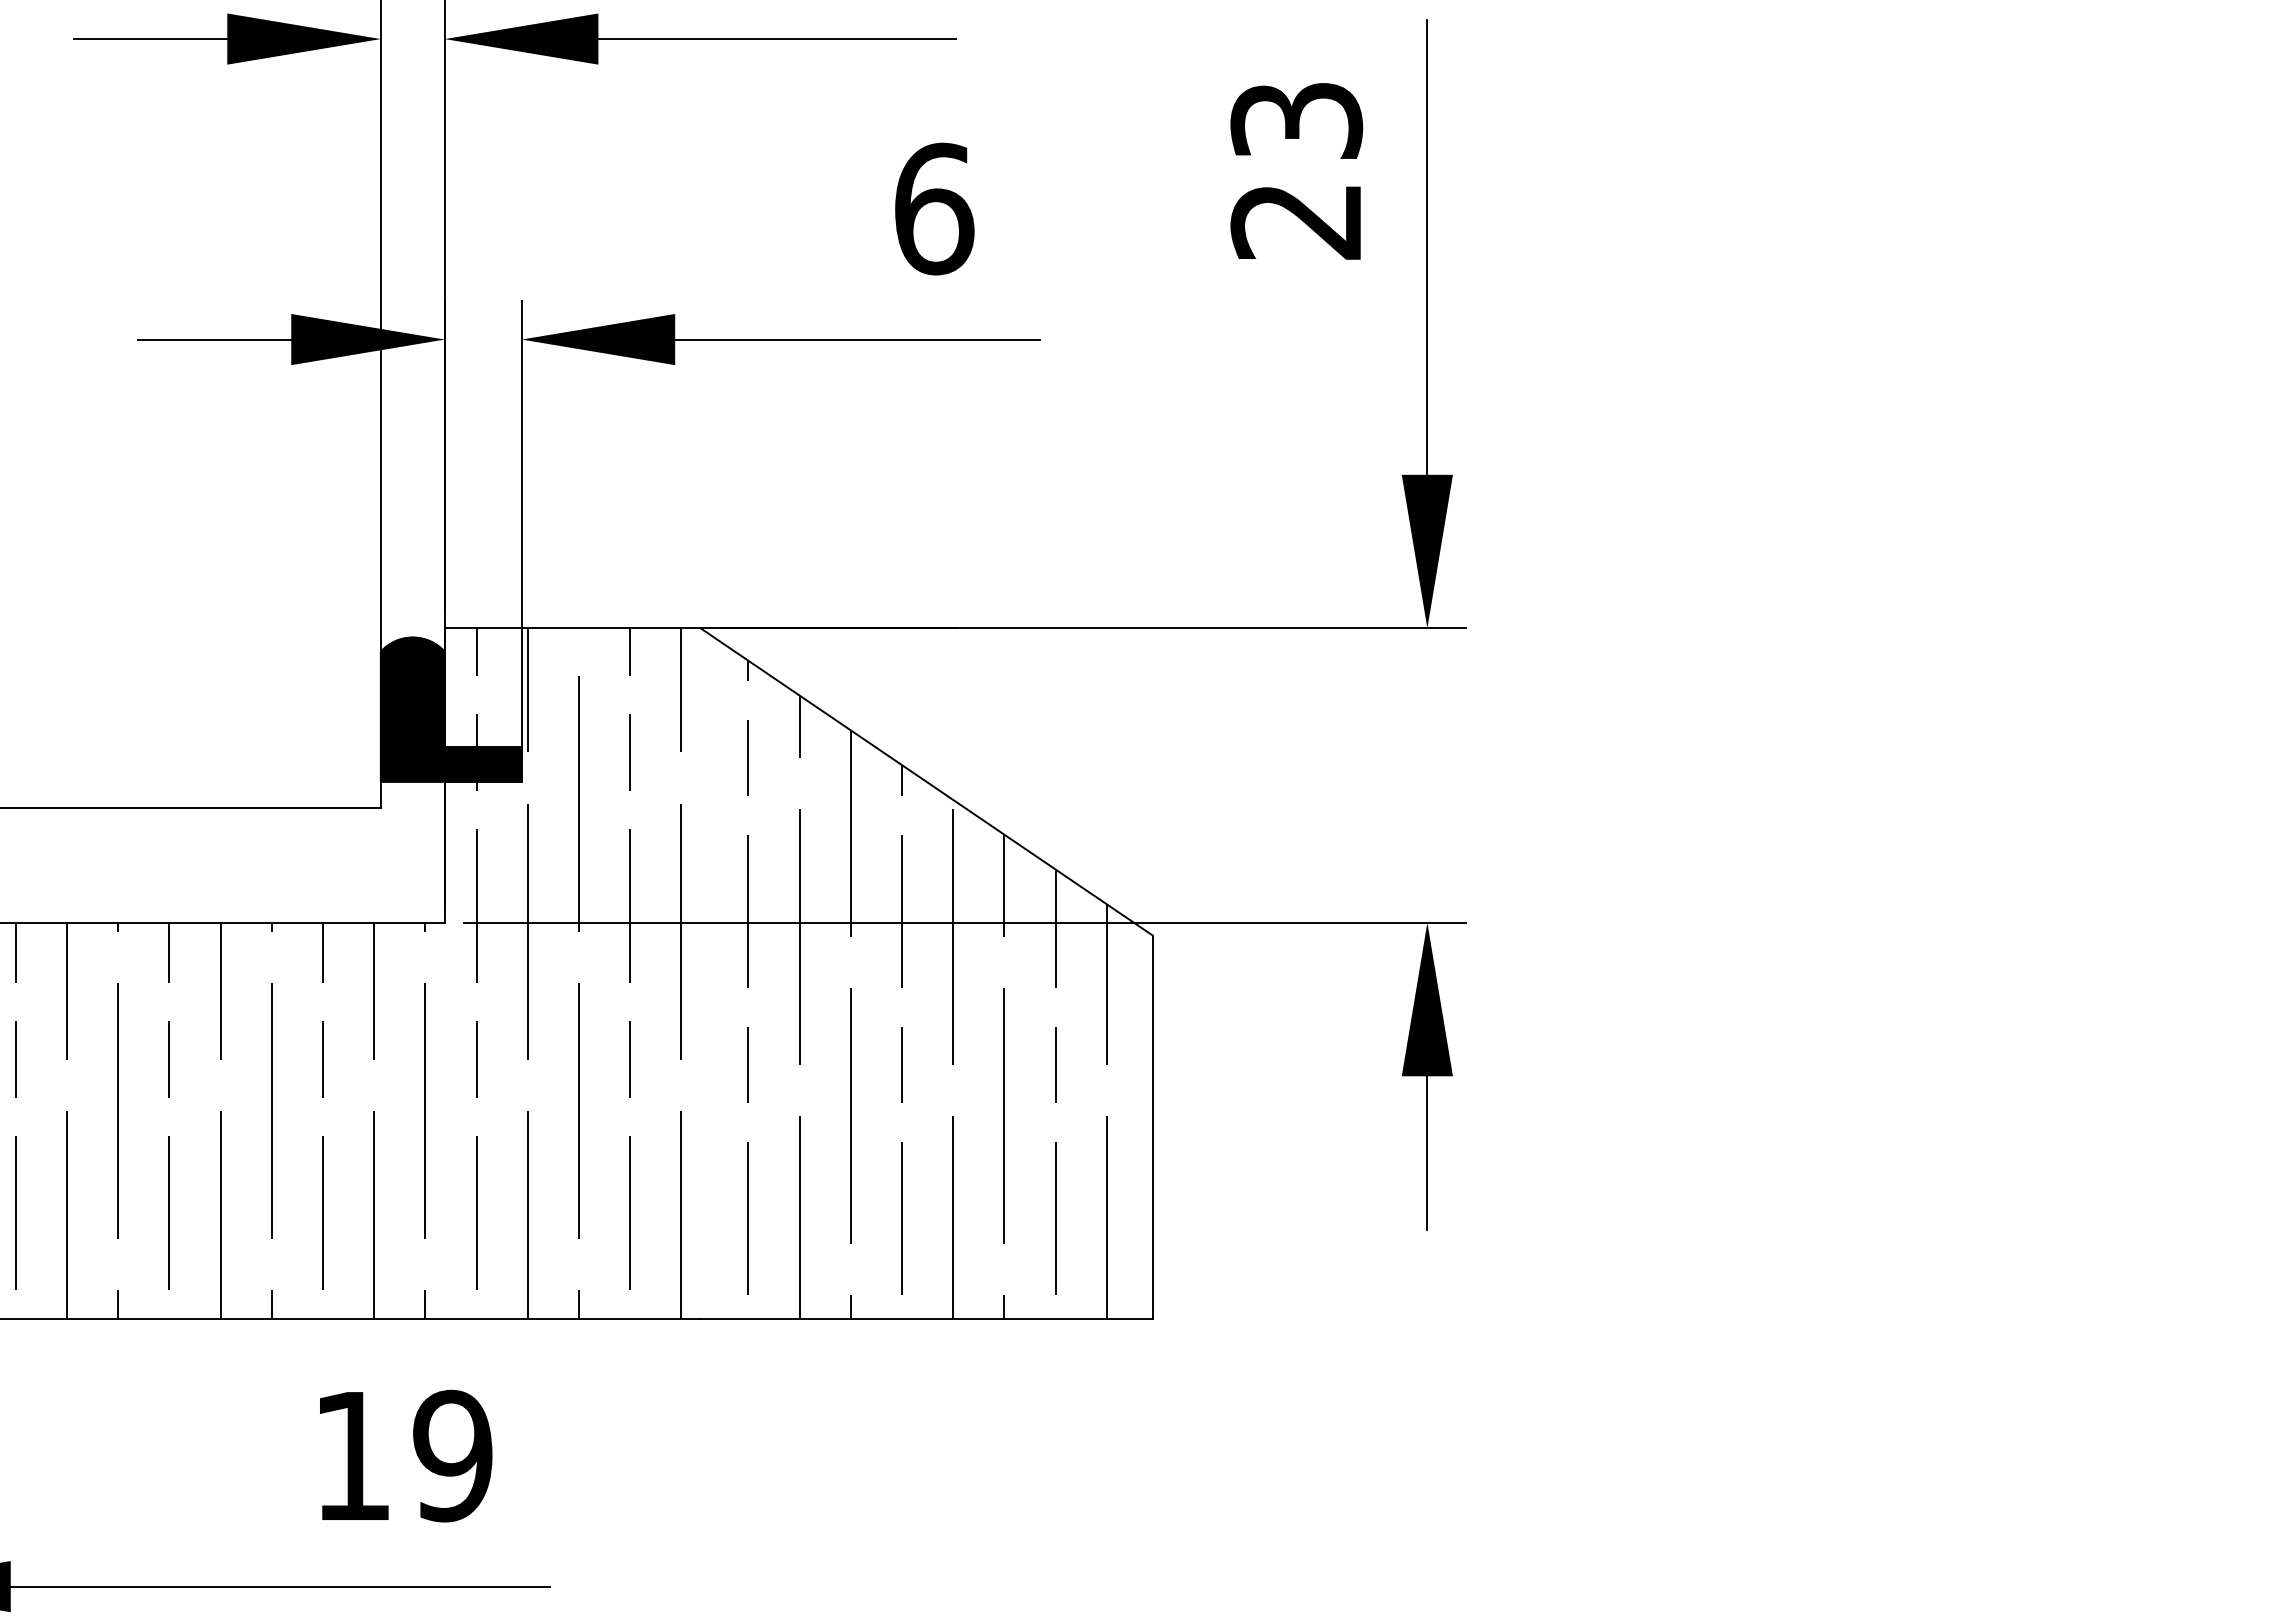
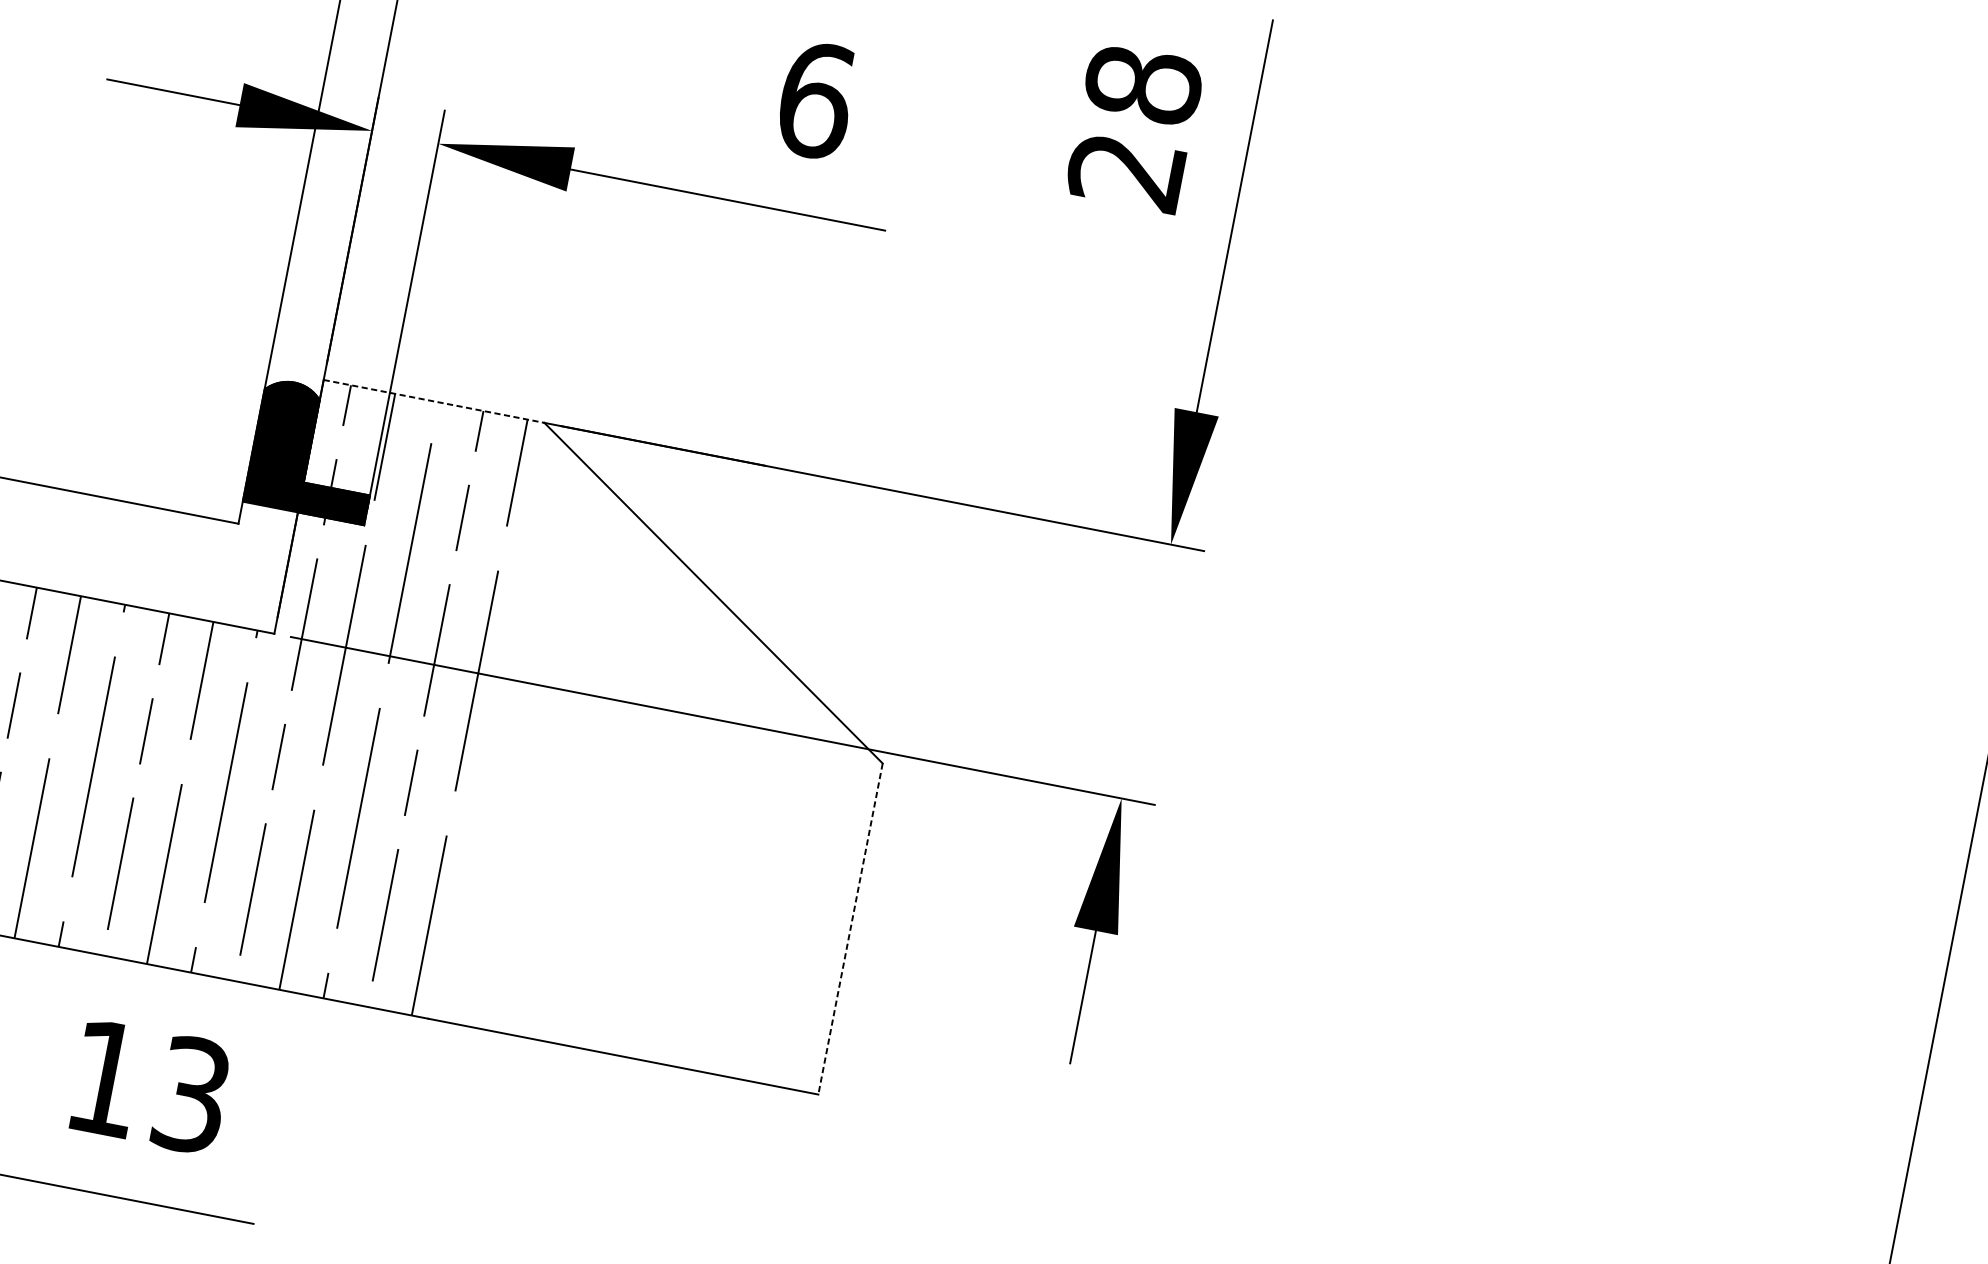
text: (1296, 120) -> (1143, 84), 23 -> 28
line: (572, 628) -> (433, 401), solid -> dashed
hatch: (927, 989) -> (679, 772), removed
line: (1152, 1127) -> (850, 929), solid -> dashed
text: (452, 1455) -> (191, 1094), 19 -> 13

